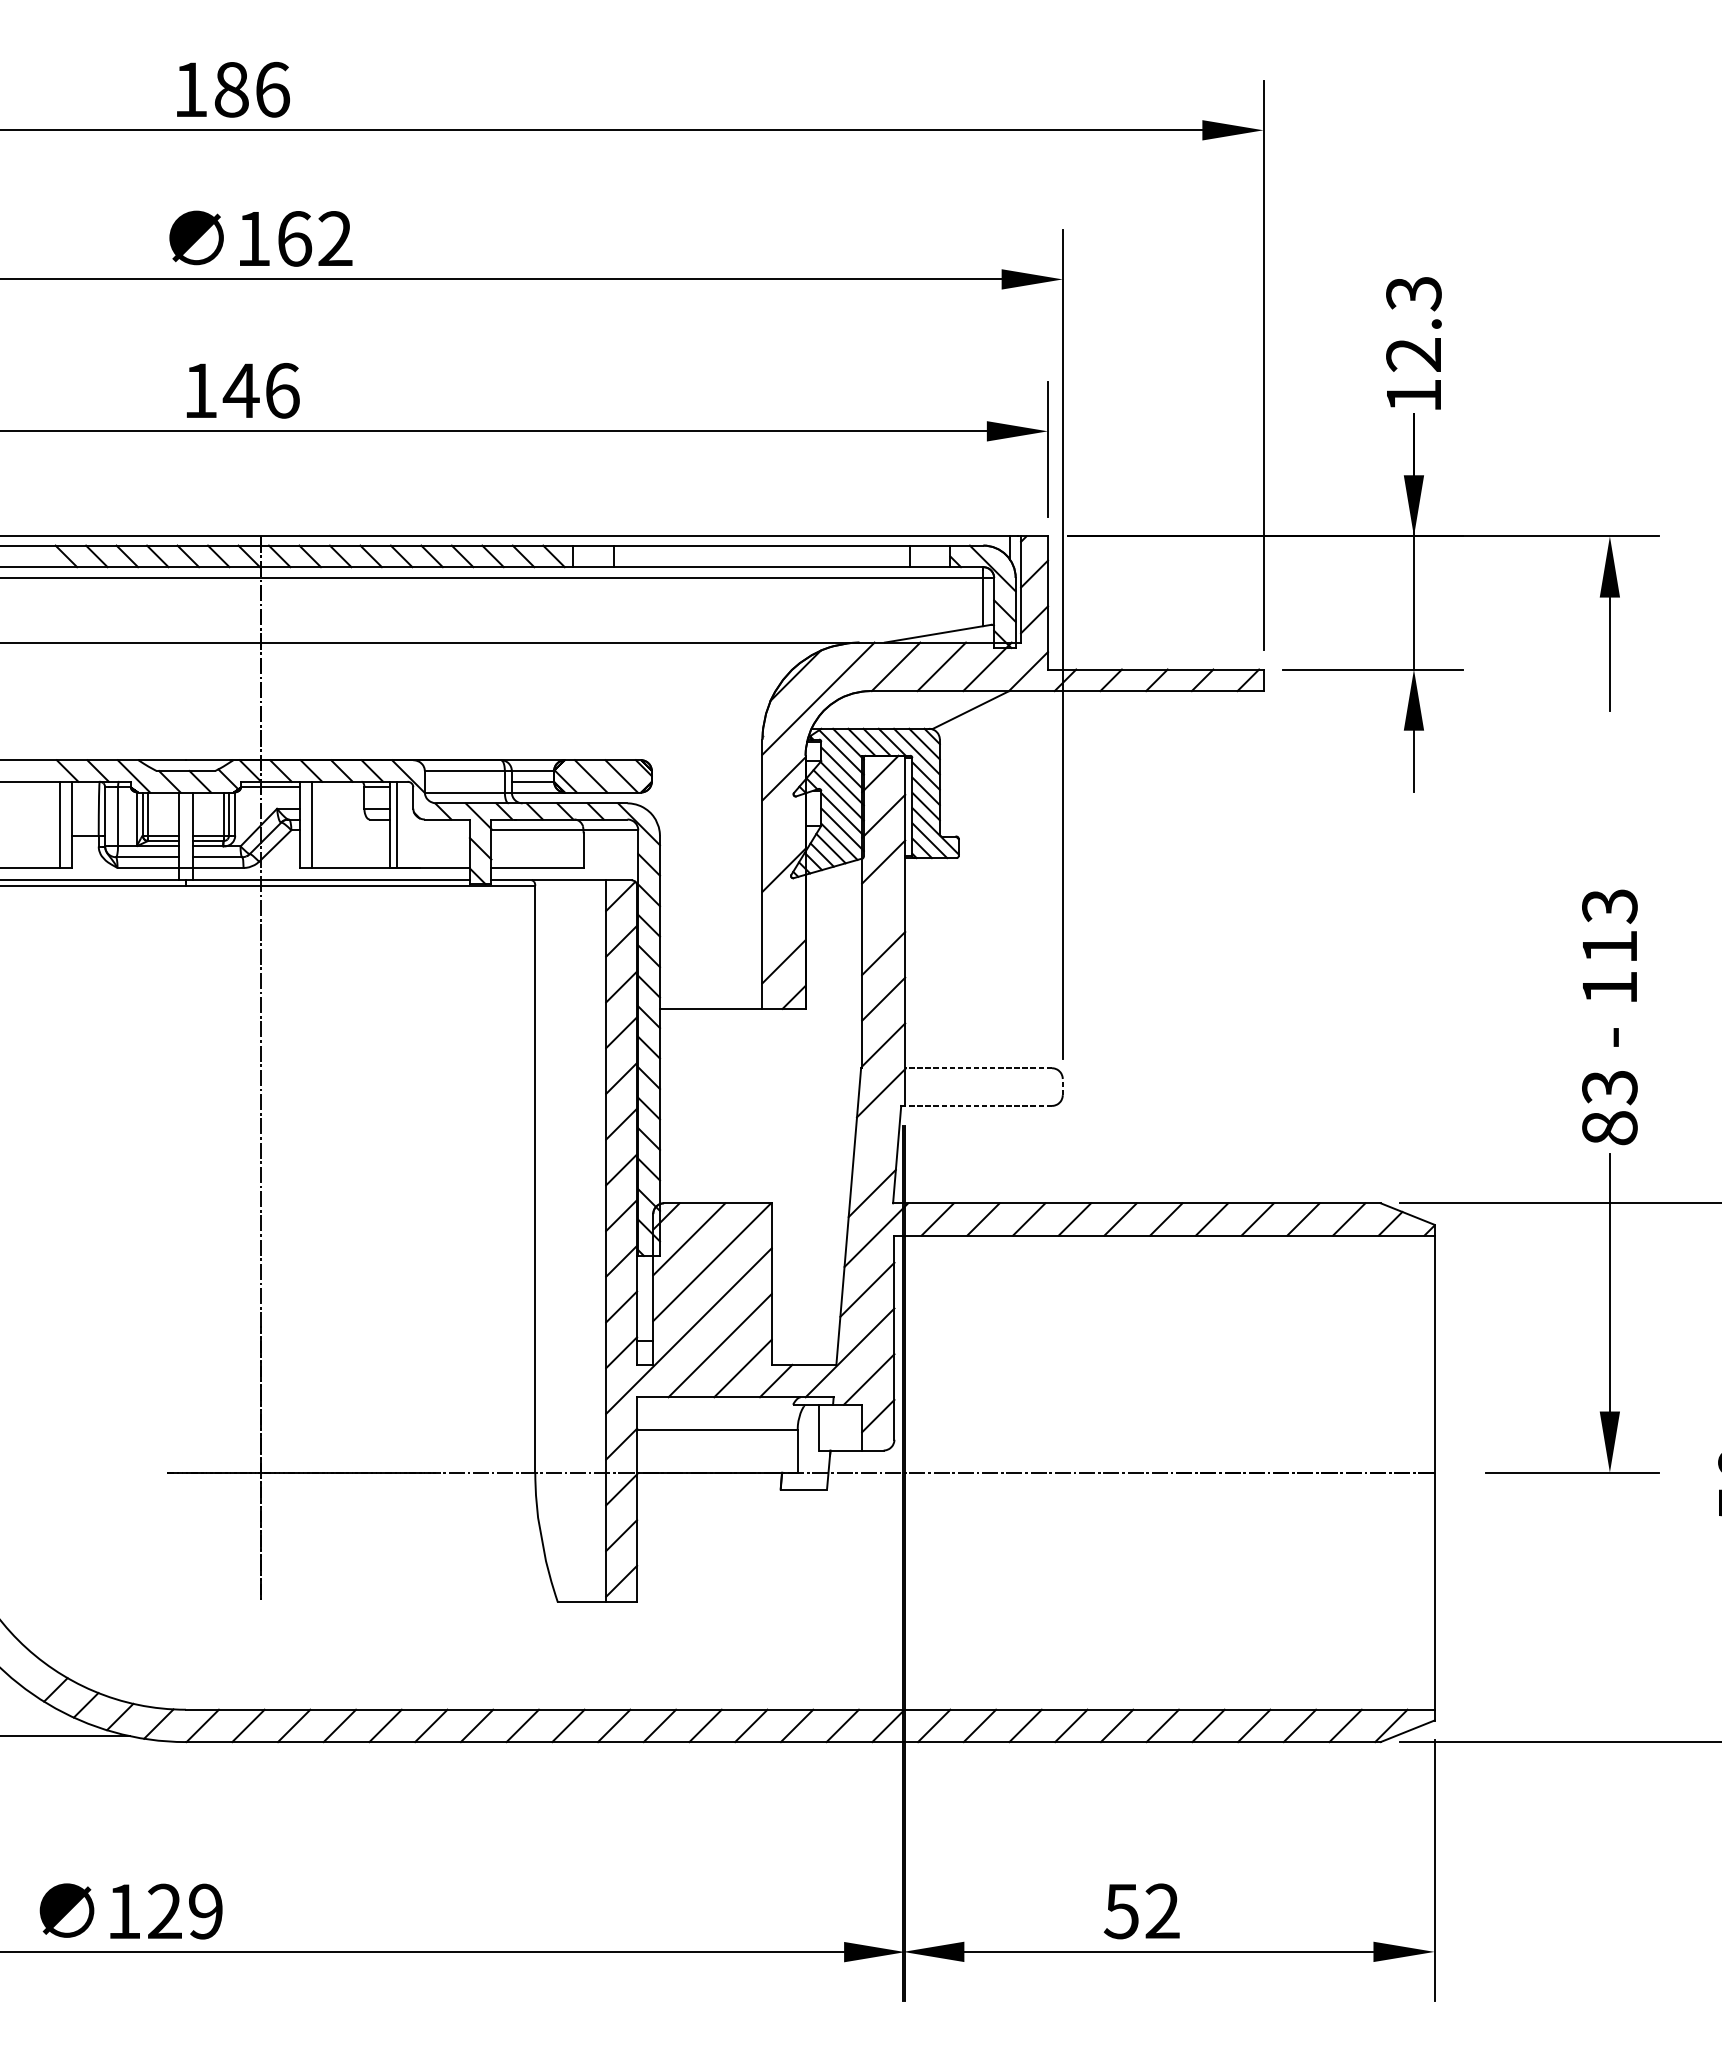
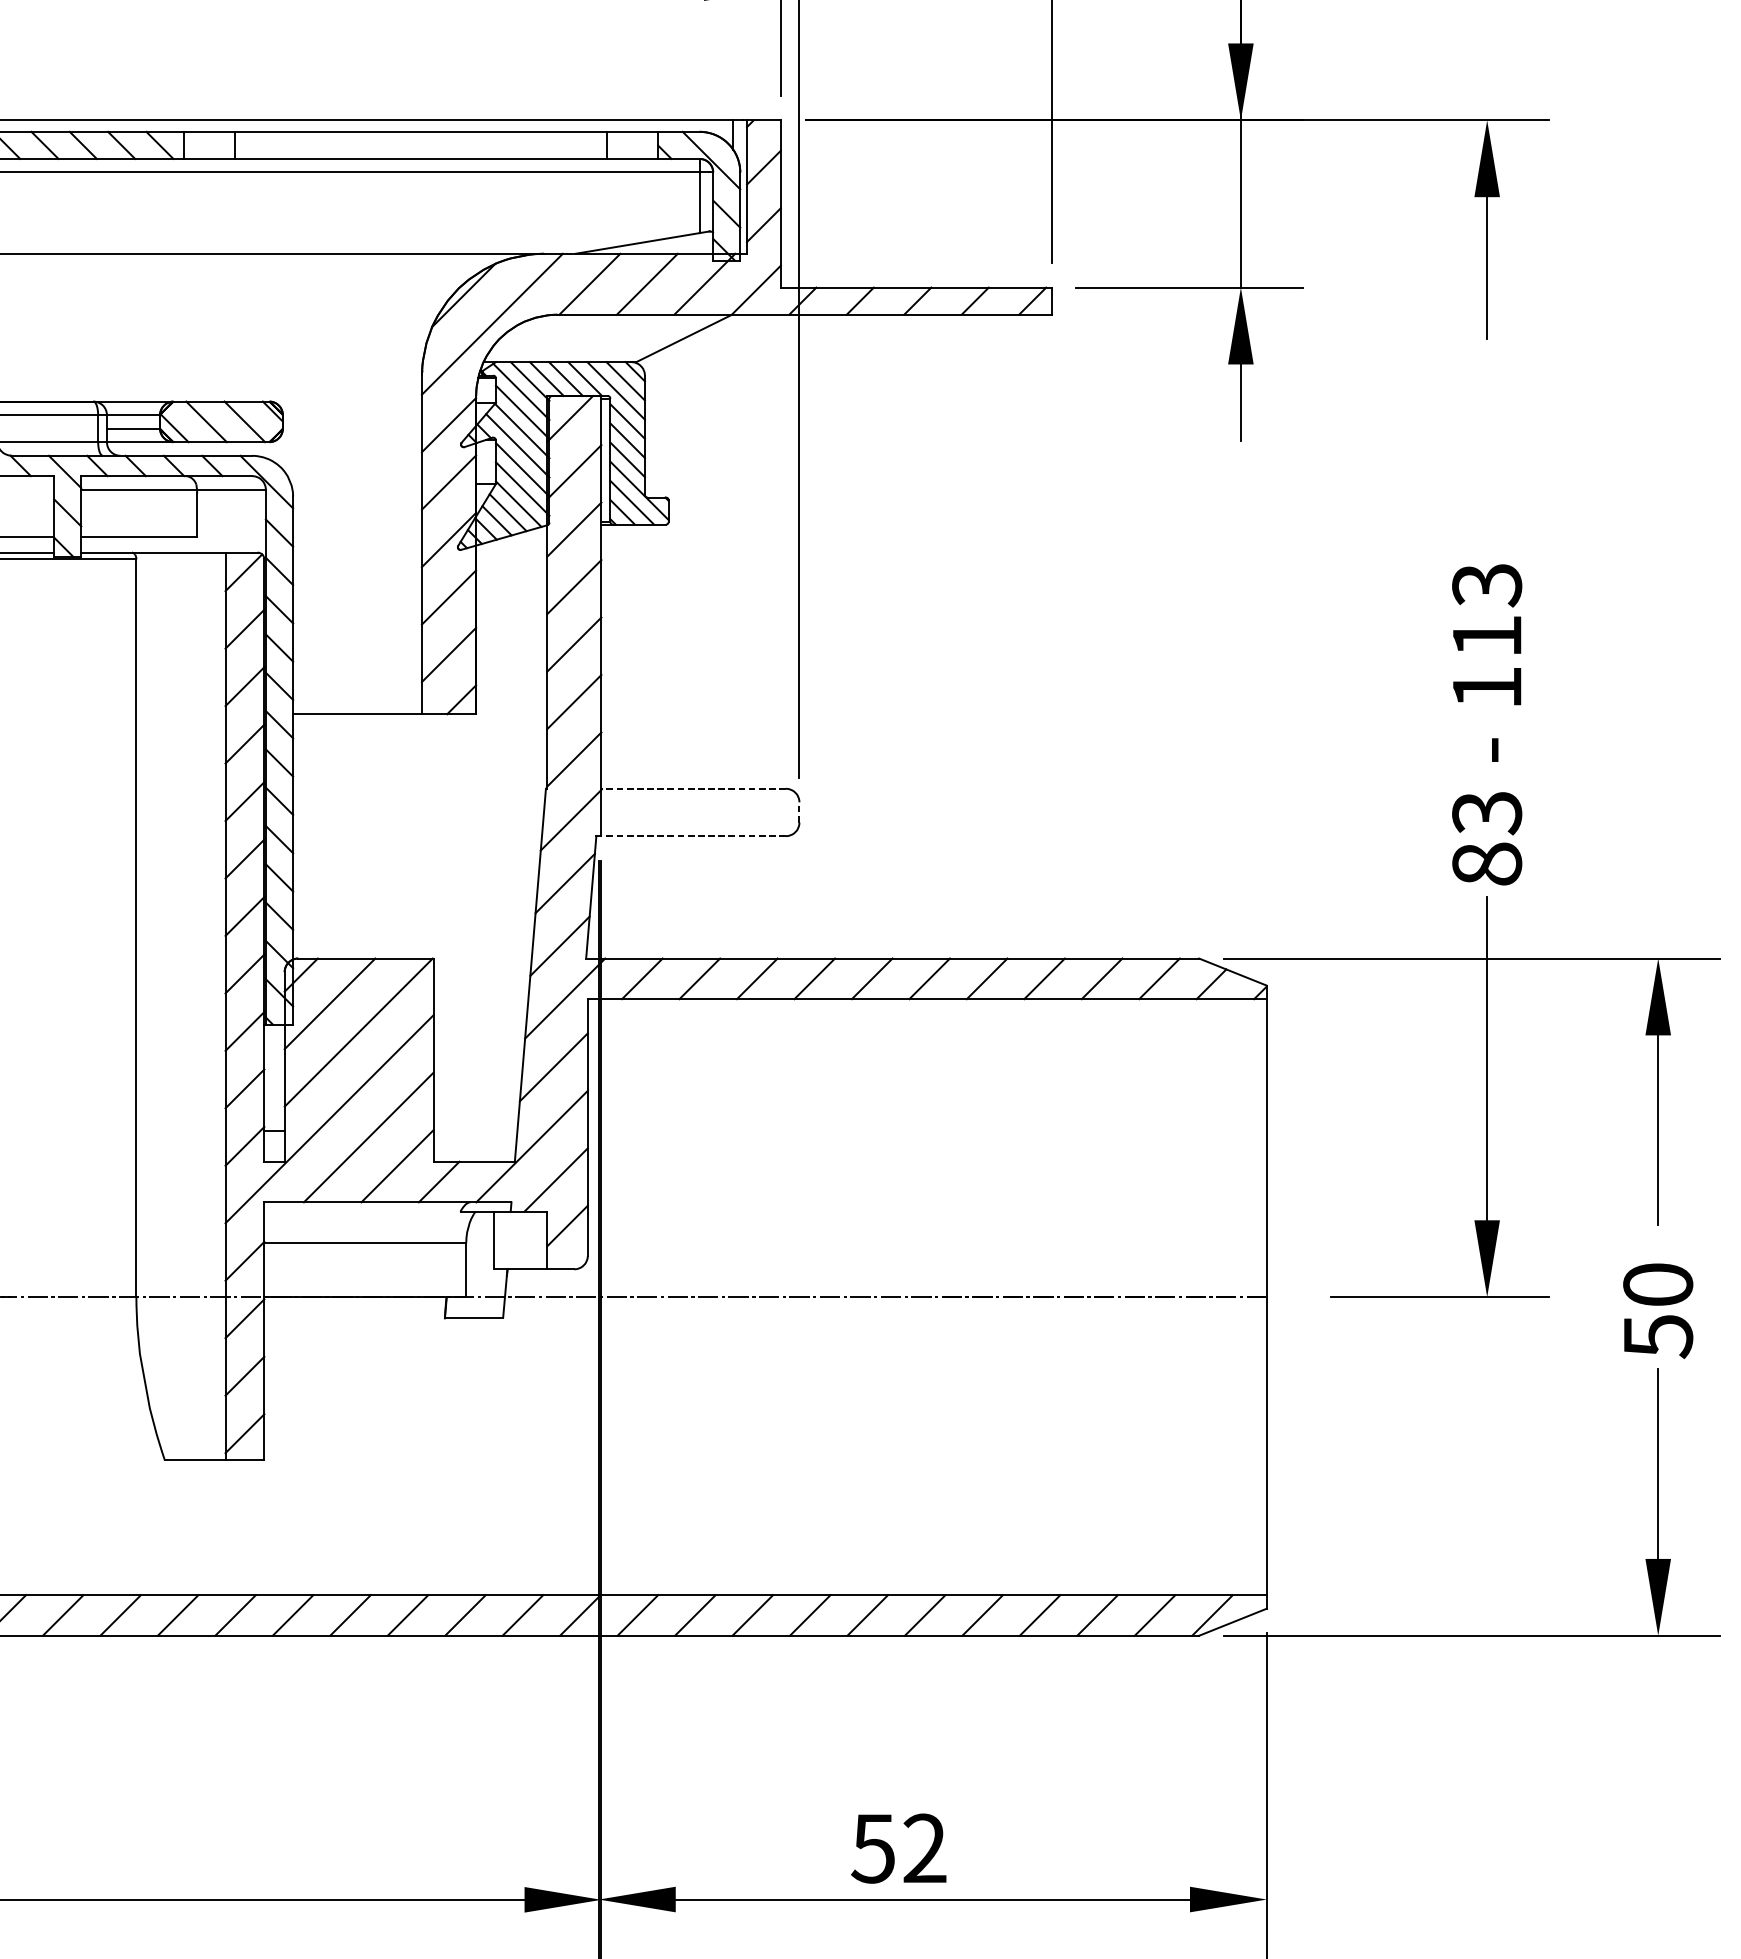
line: (783, 824) -> (448, 482), added
line: (883, 907) -> (574, 586), added
line: (783, 915) -> (448, 596), added
line: (876, 1143) -> (565, 883), added

